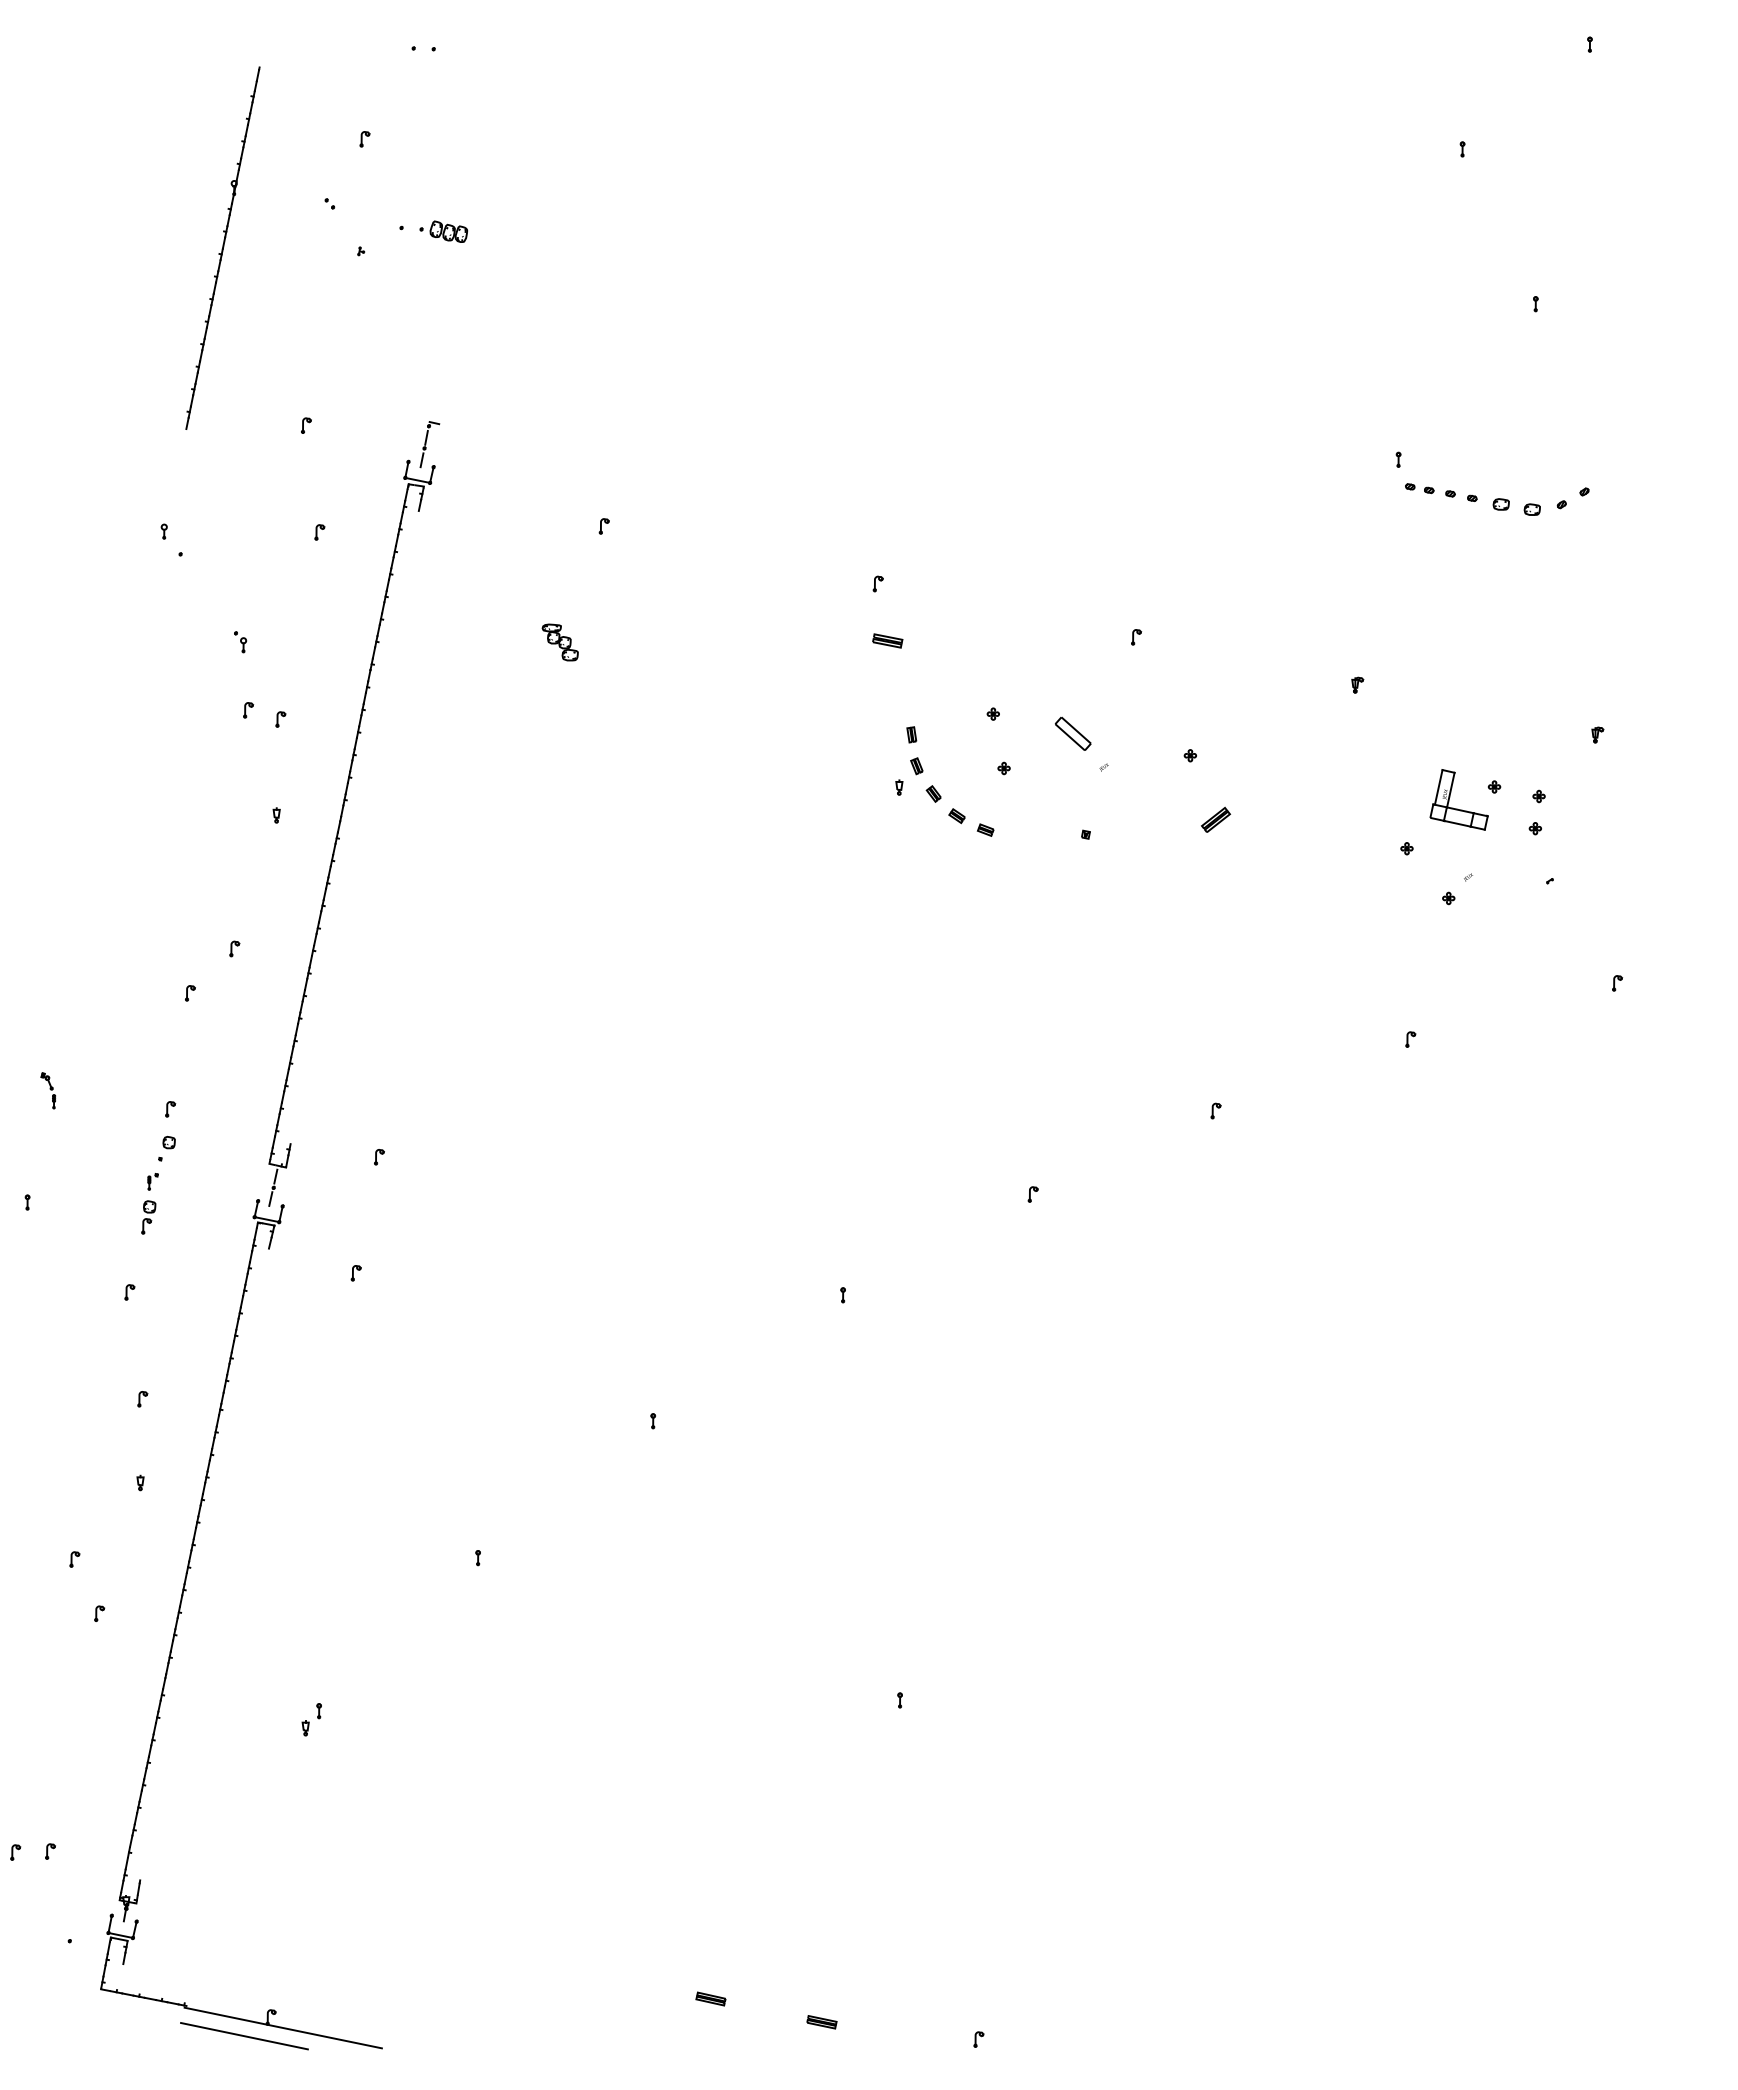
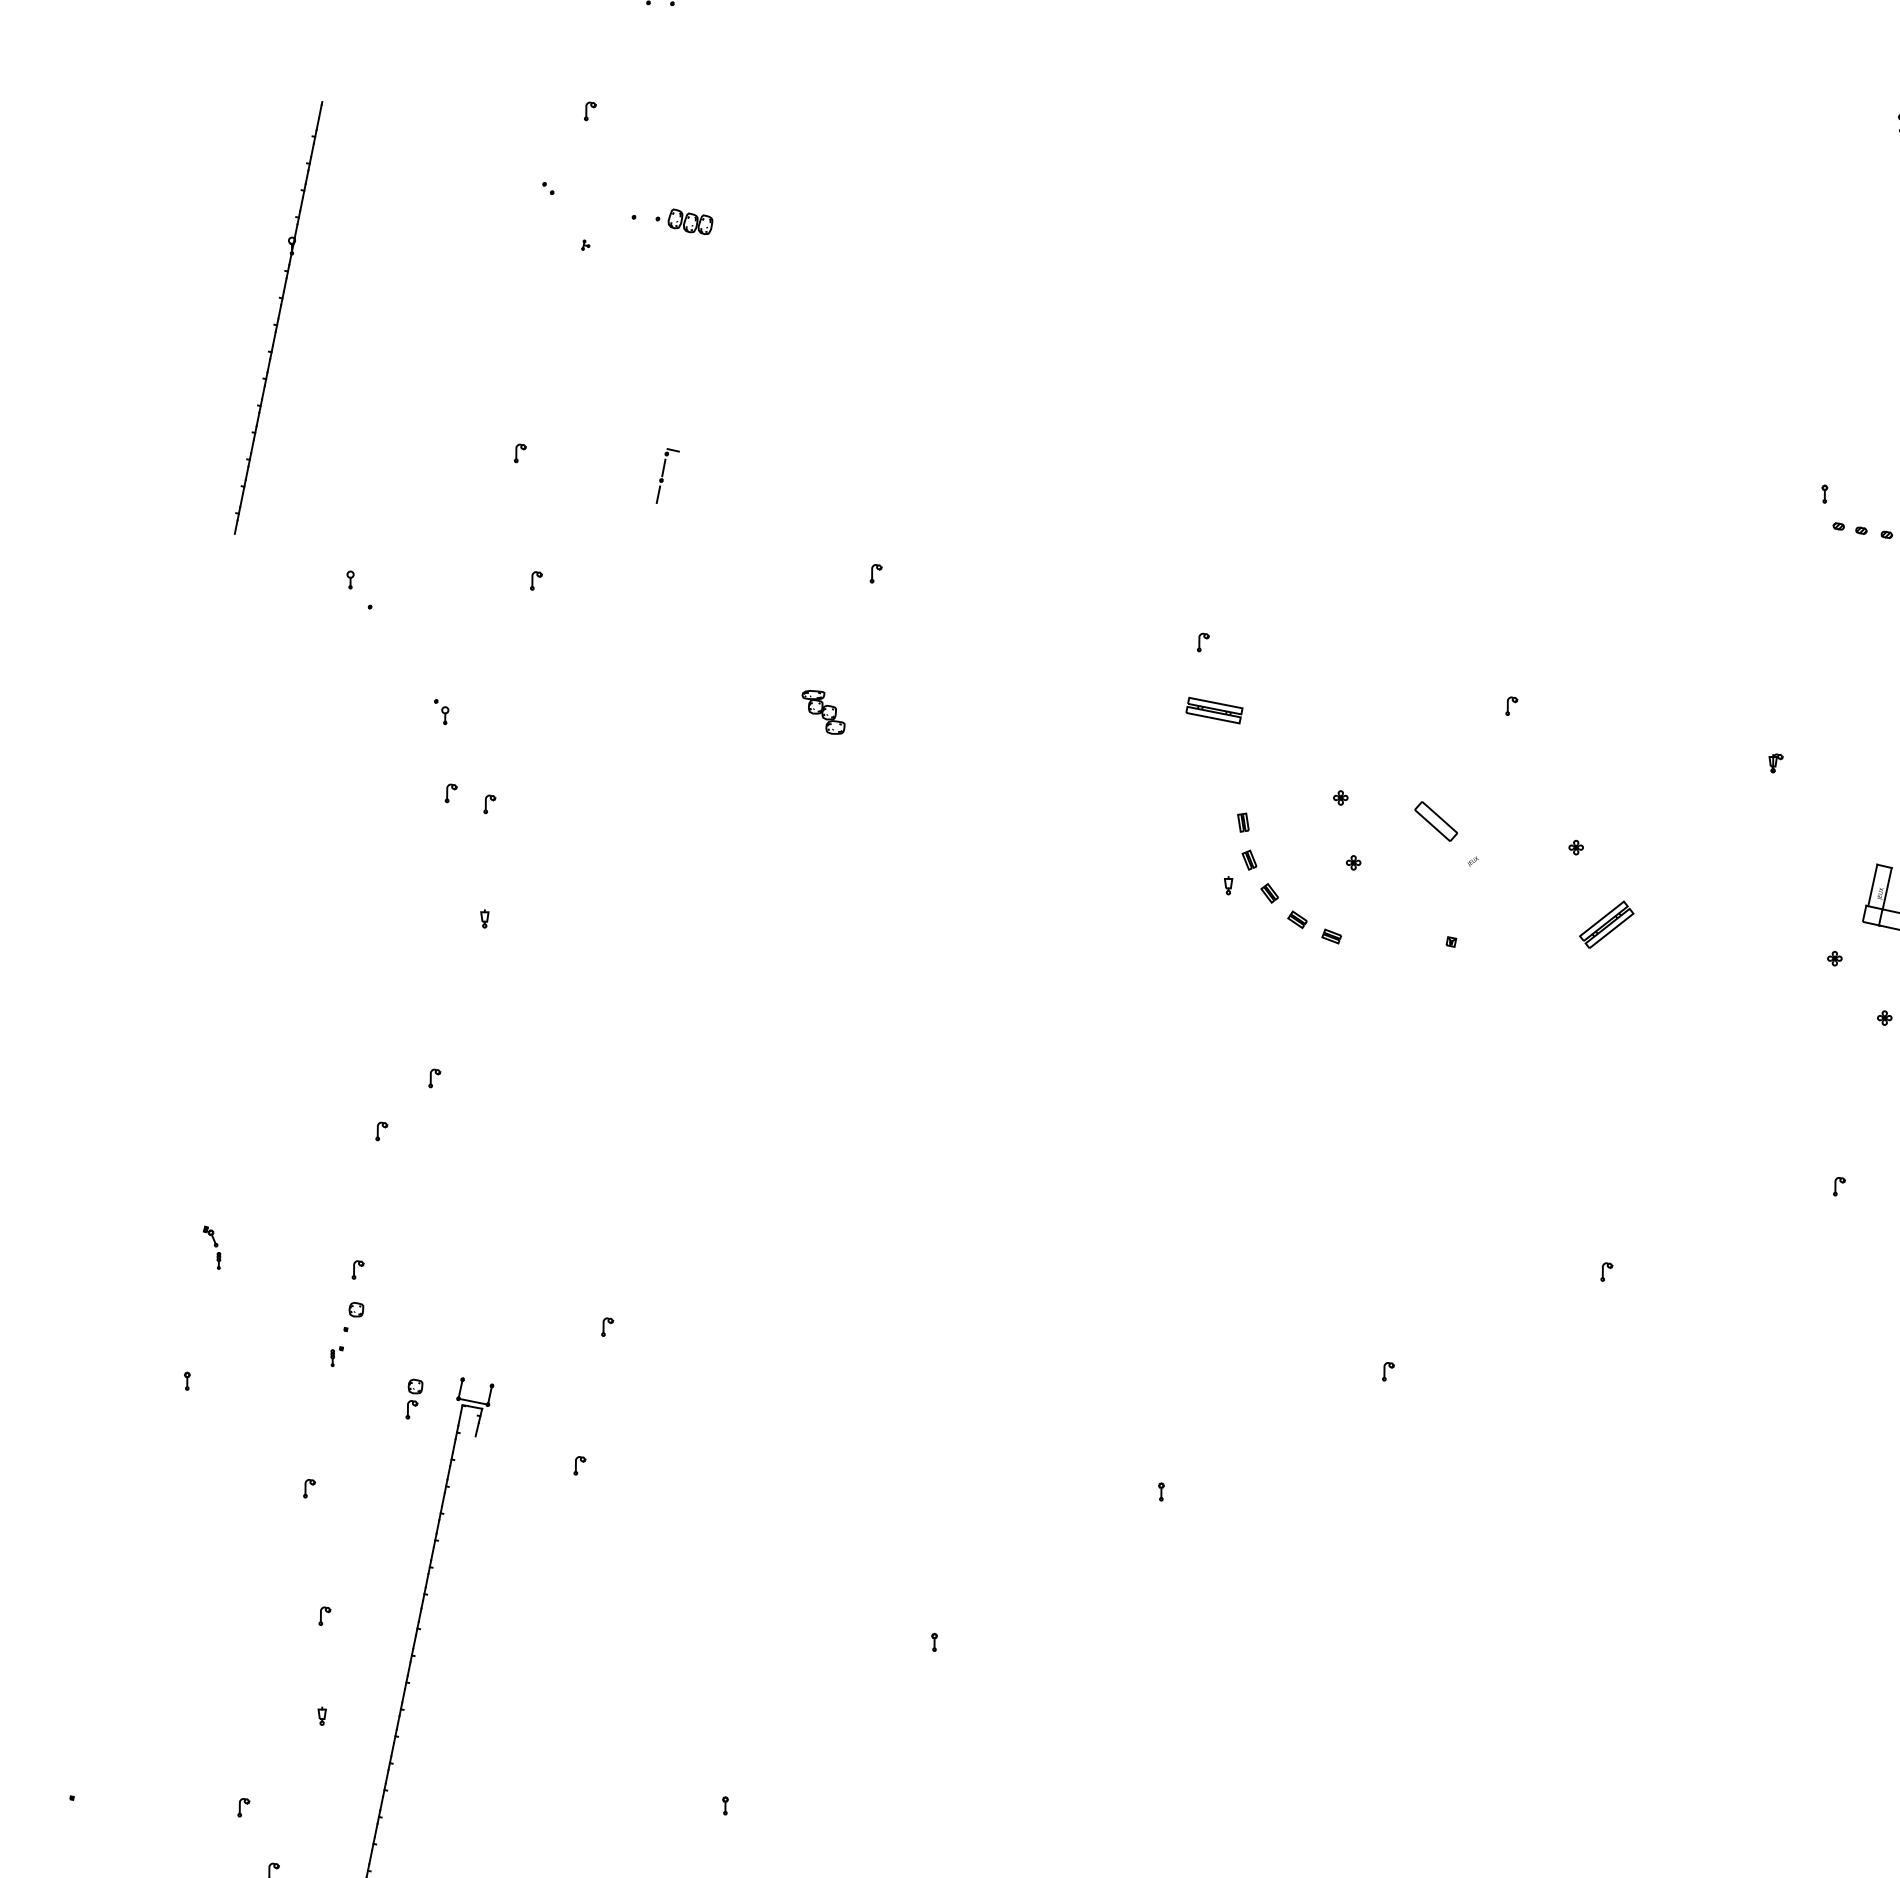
part: (222, 247) -> (277, 317), moved
part: (887, 640) -> (1214, 709), size x1.6
part: (1215, 819) -> (1606, 923), size x1.6
part: (339, 830) -> (559, 936), removed
part: (148, 1217) -> (414, 1399), moved

